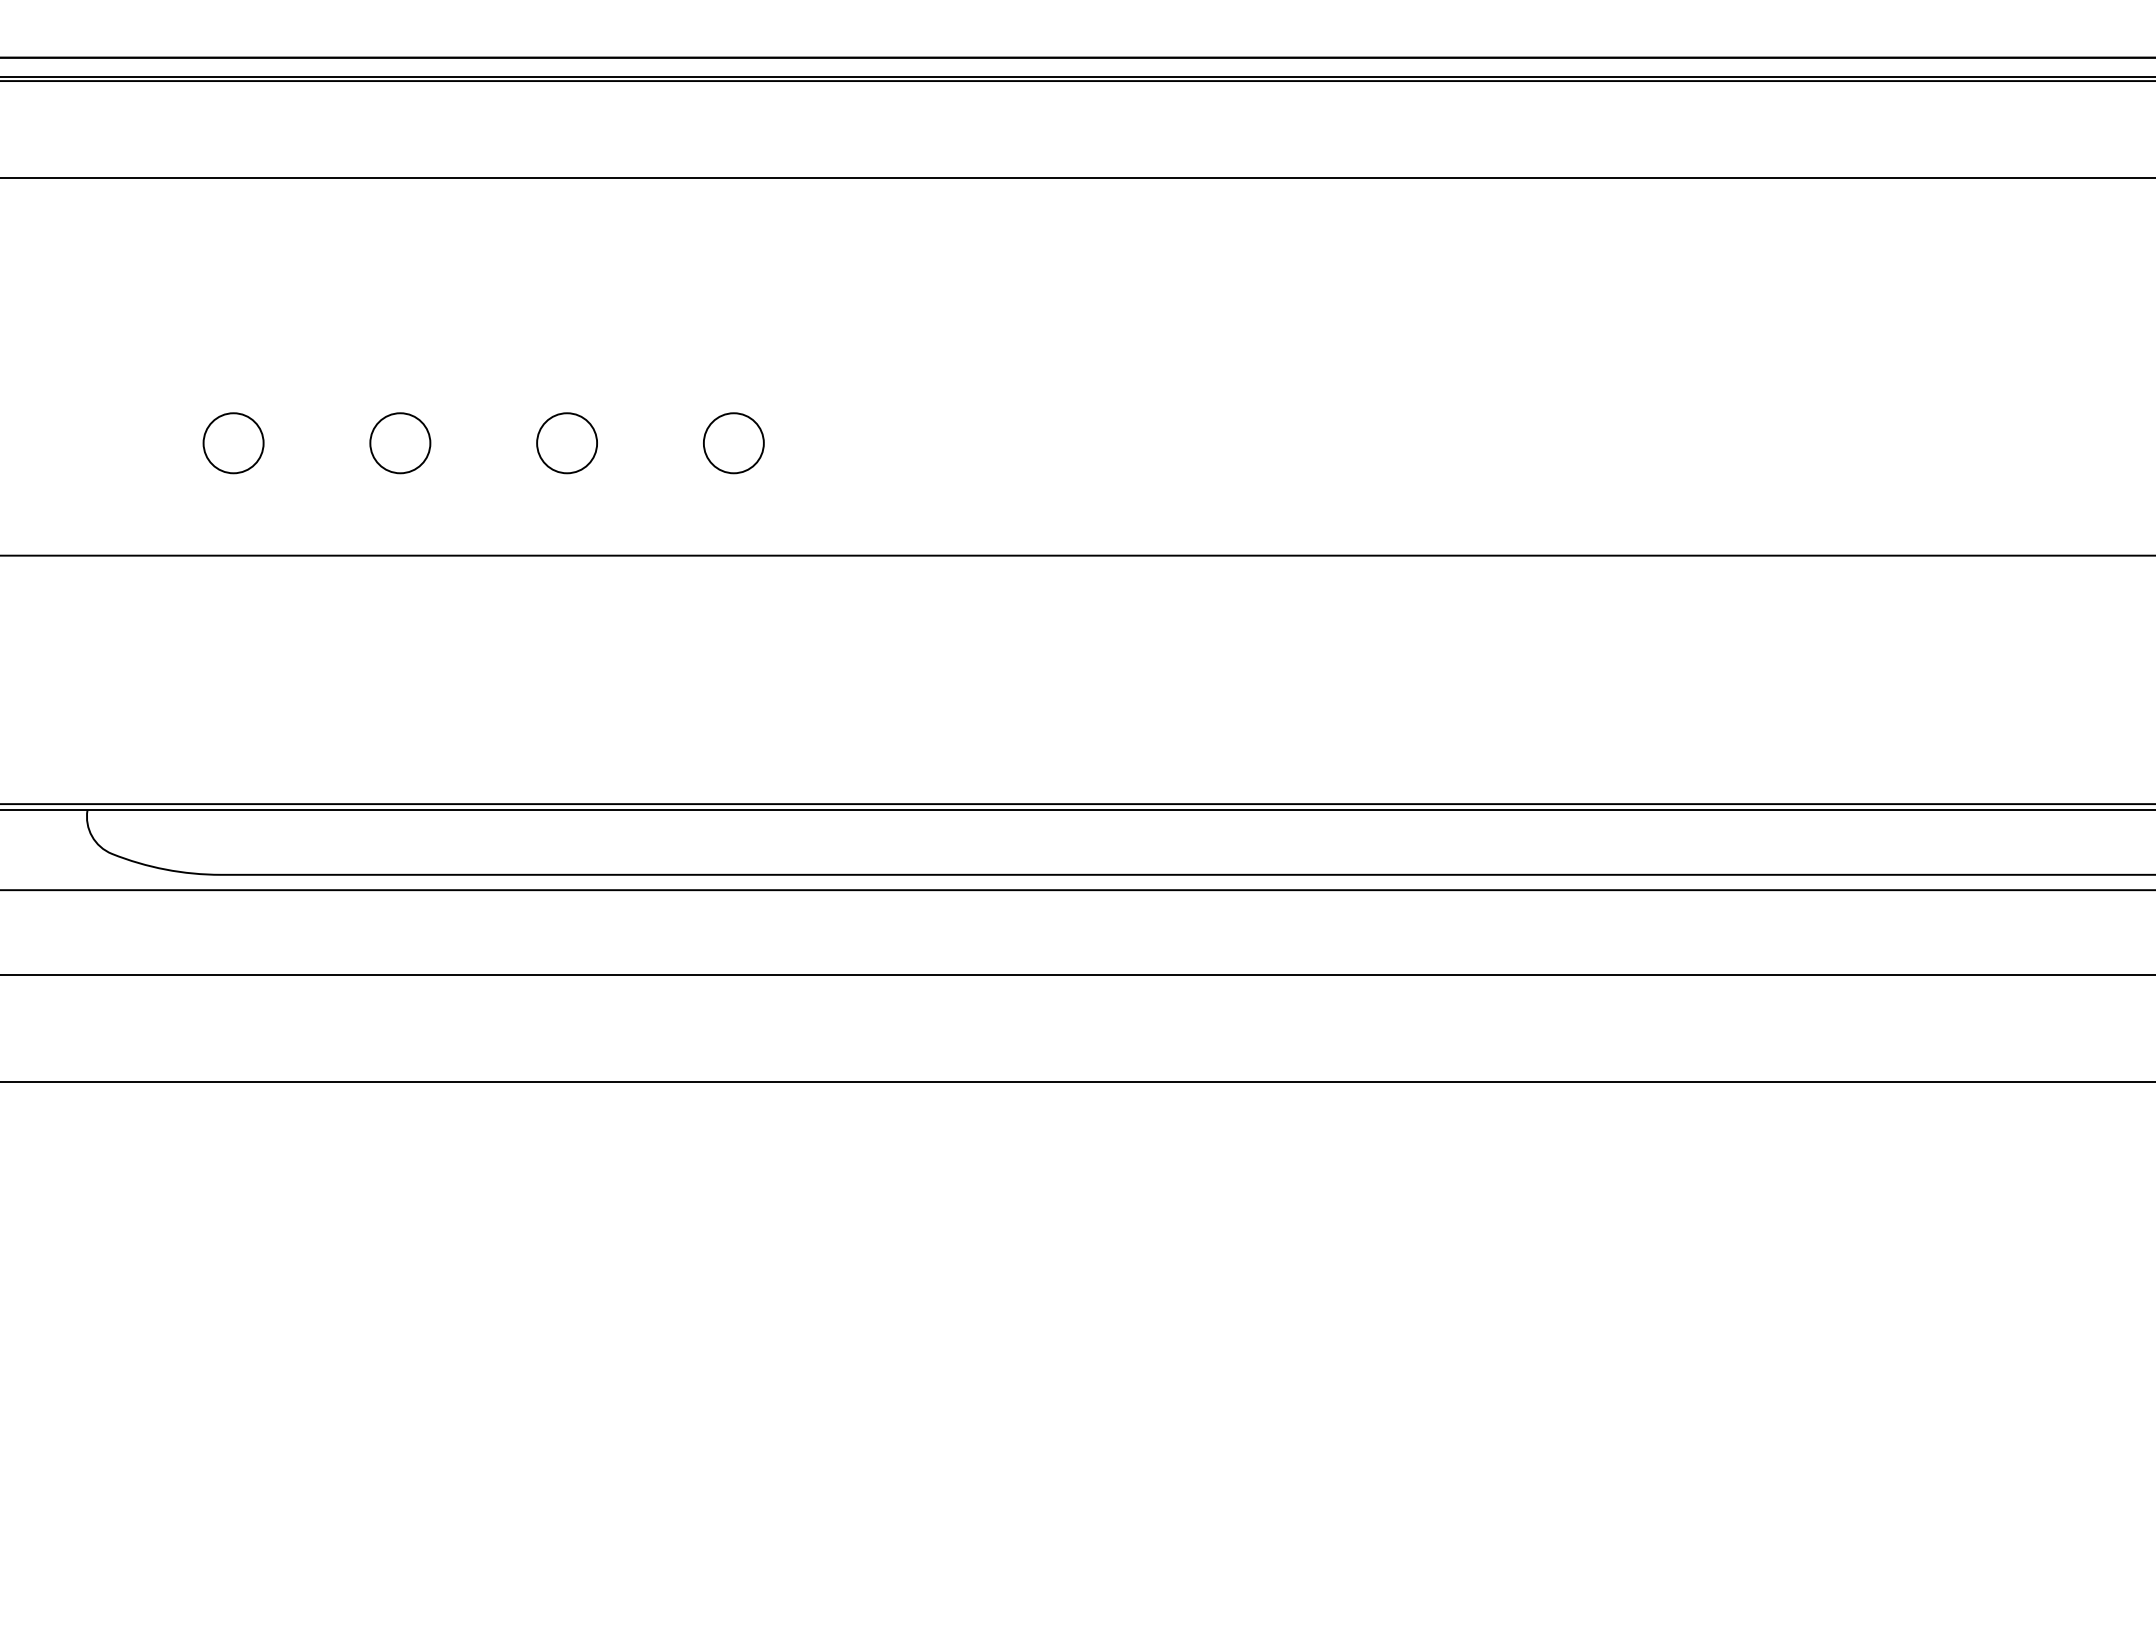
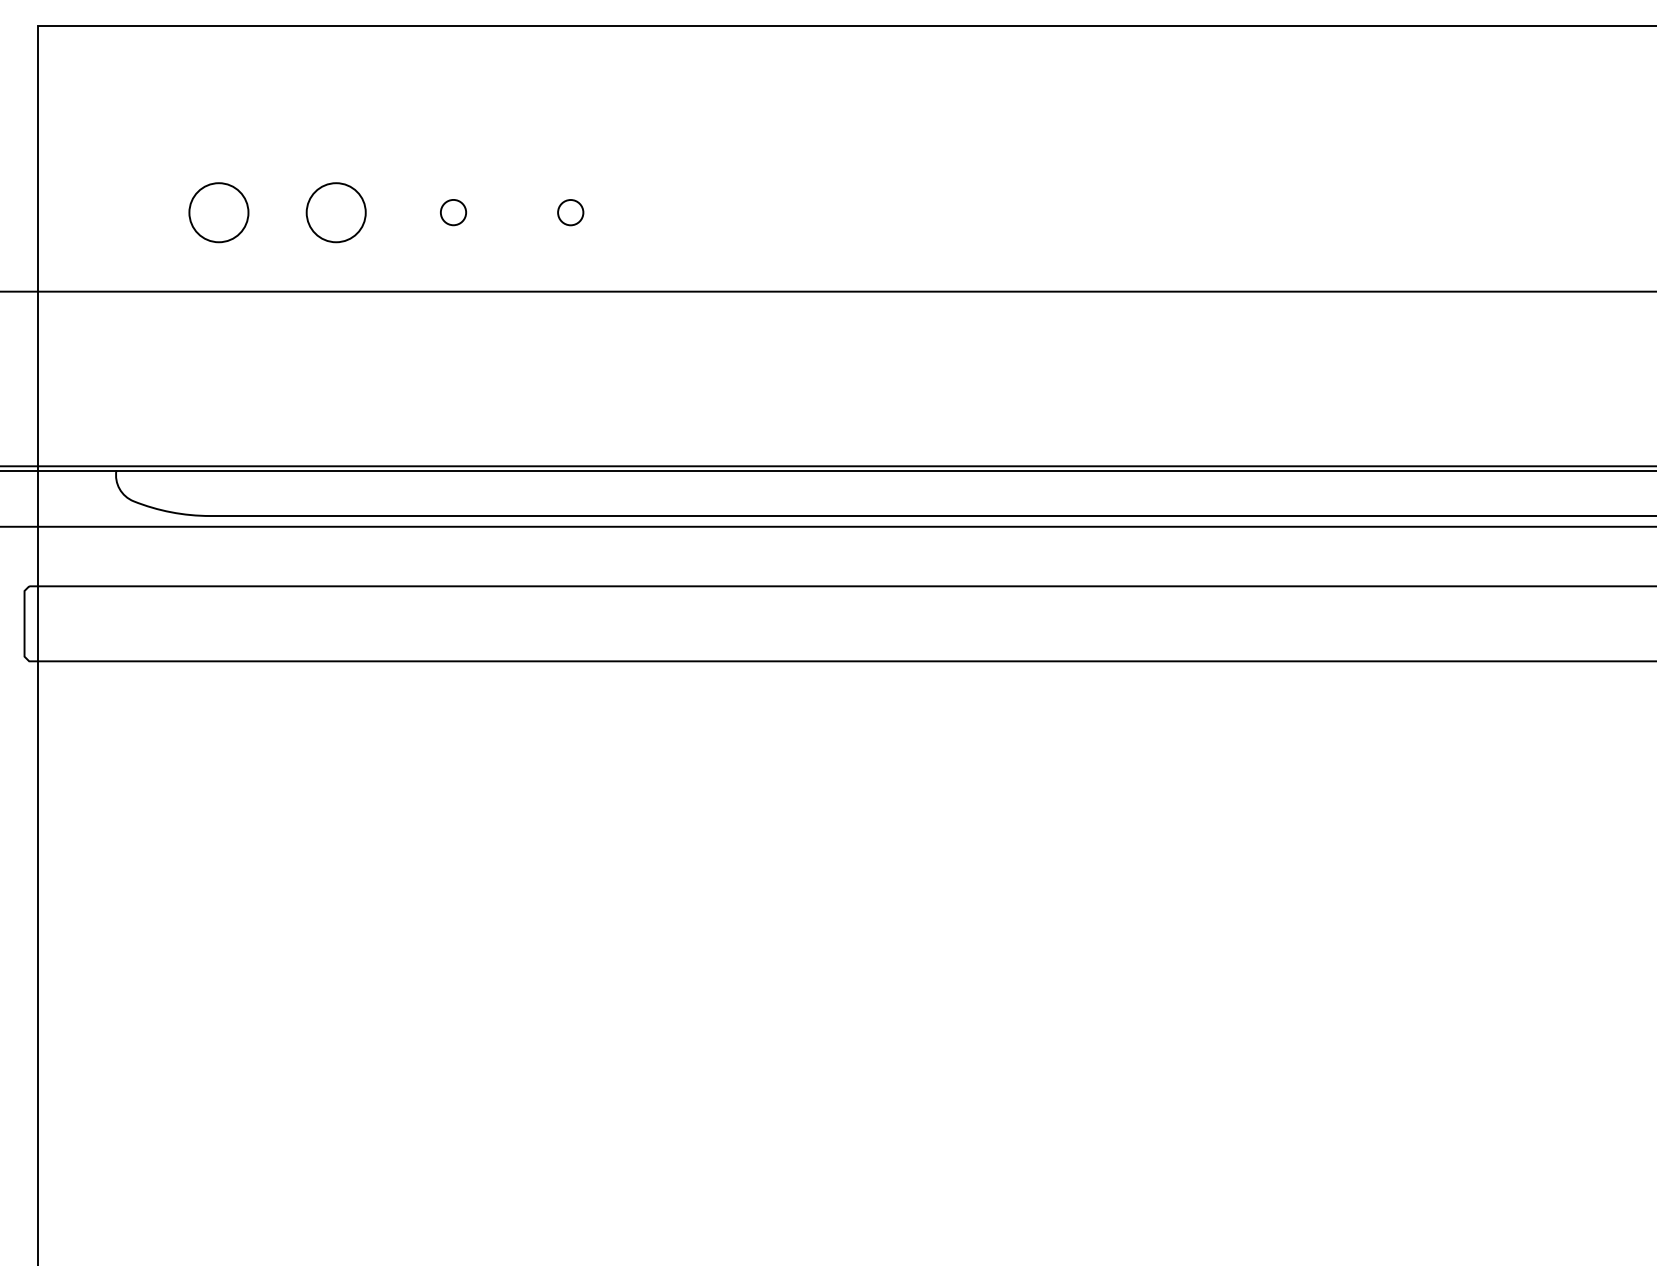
circle: (234, 443) -> (219, 212), size x1.4
circle: (400, 443) -> (336, 212), size x1.4
circle: (567, 443) -> (453, 212), size x0.6
circle: (733, 443) -> (570, 212), size x0.6

